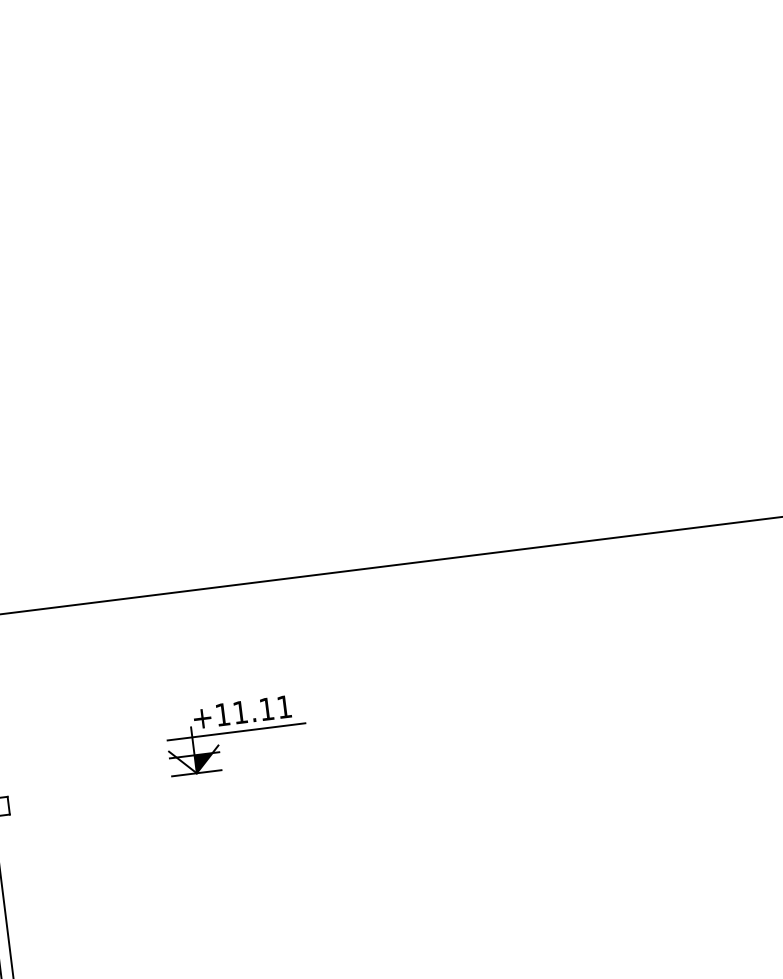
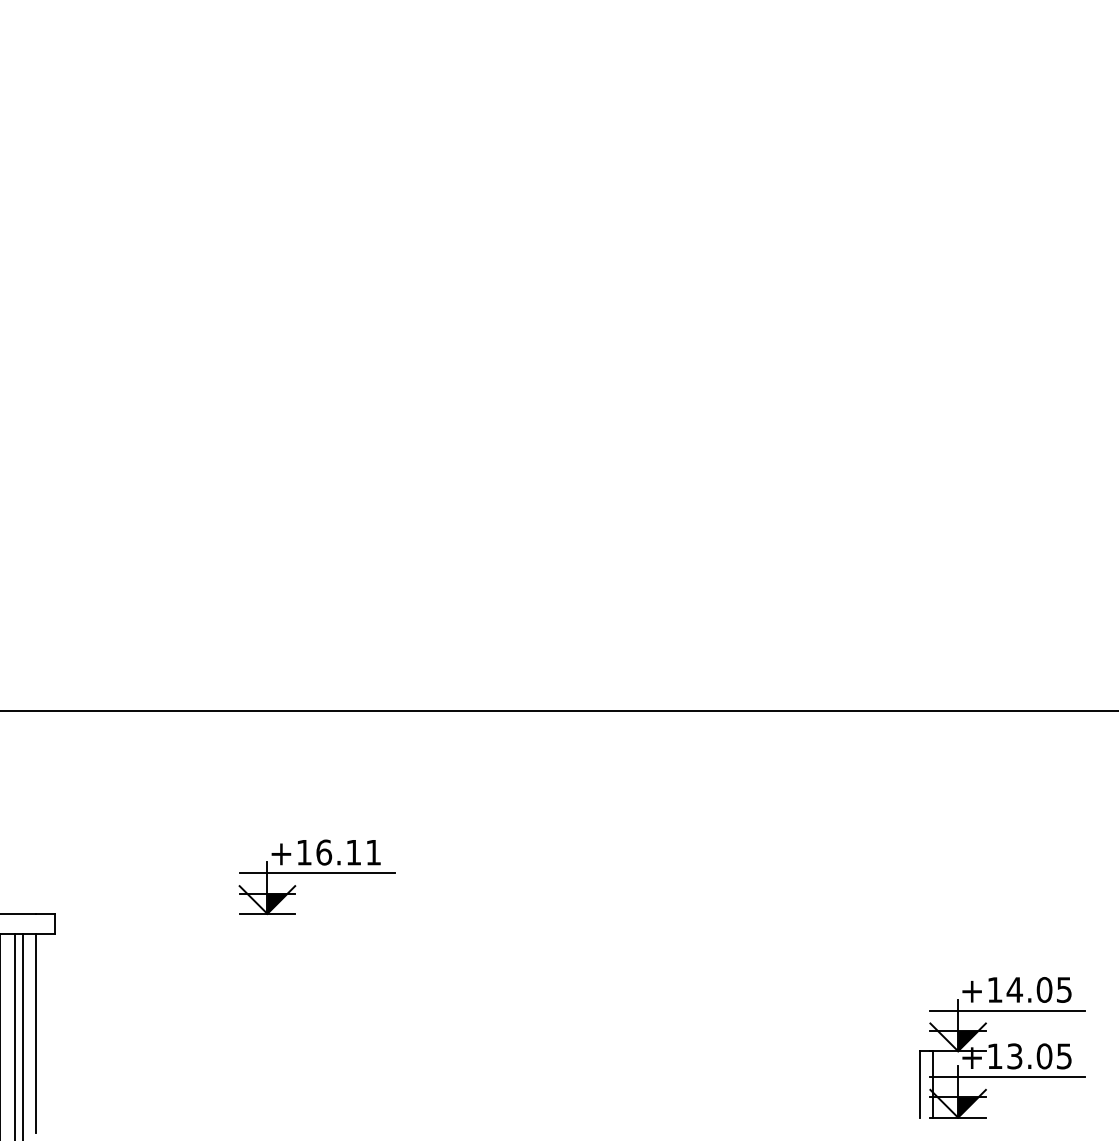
text: (240, 712) -> (324, 852), +11.11 -> +16.11

